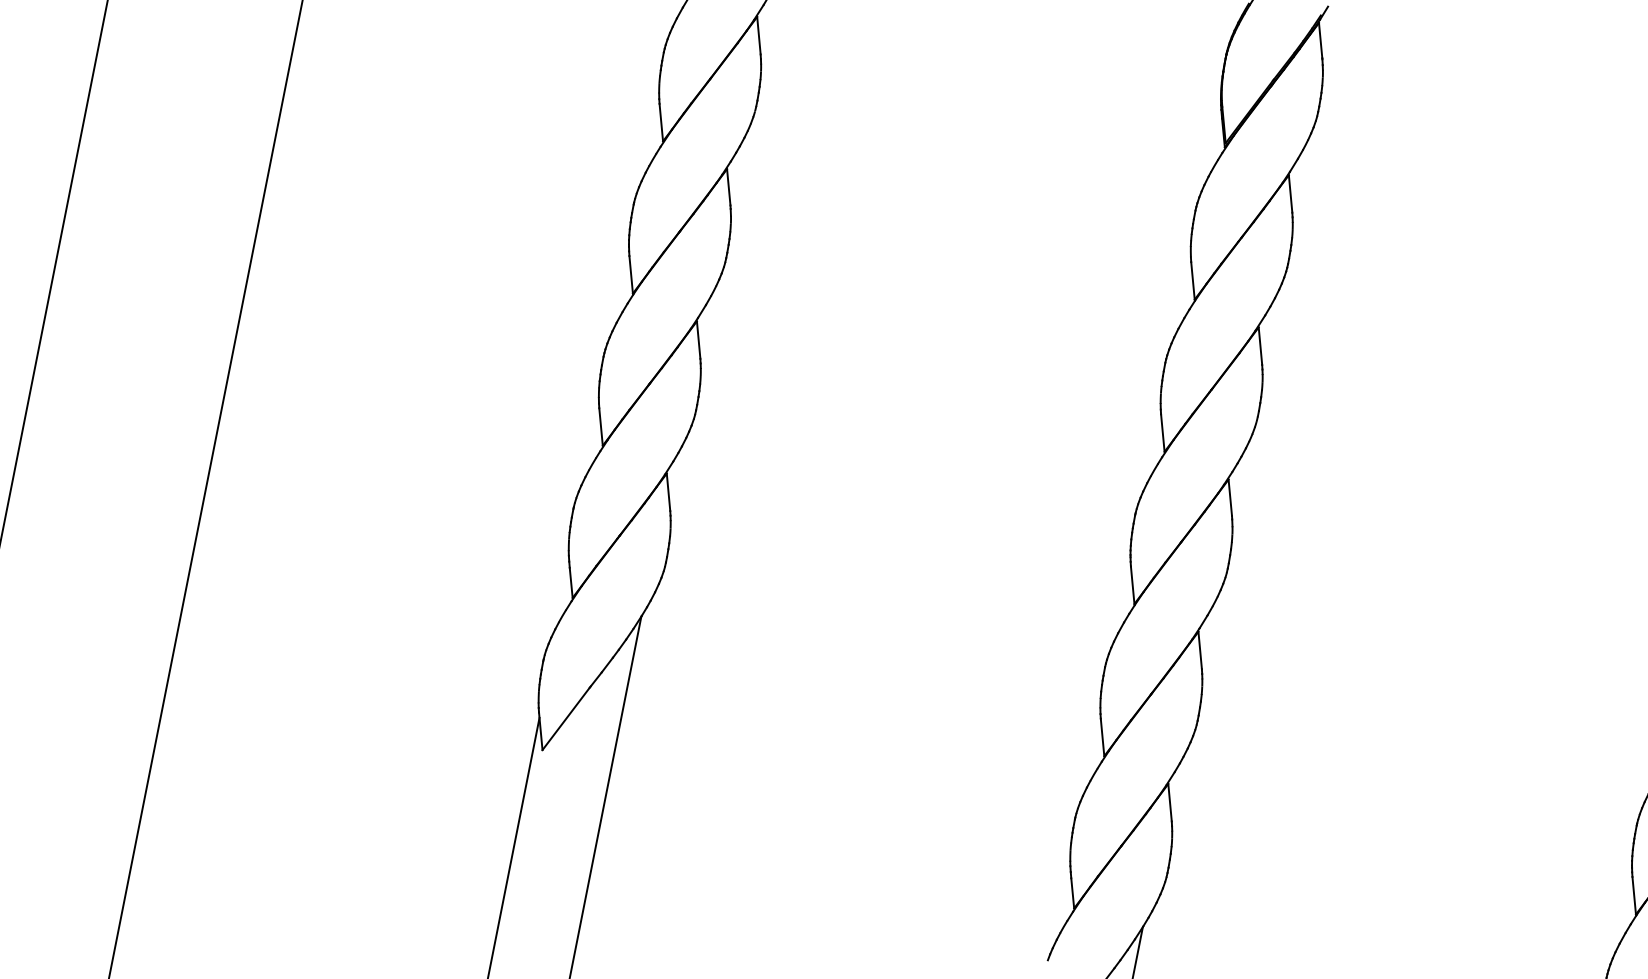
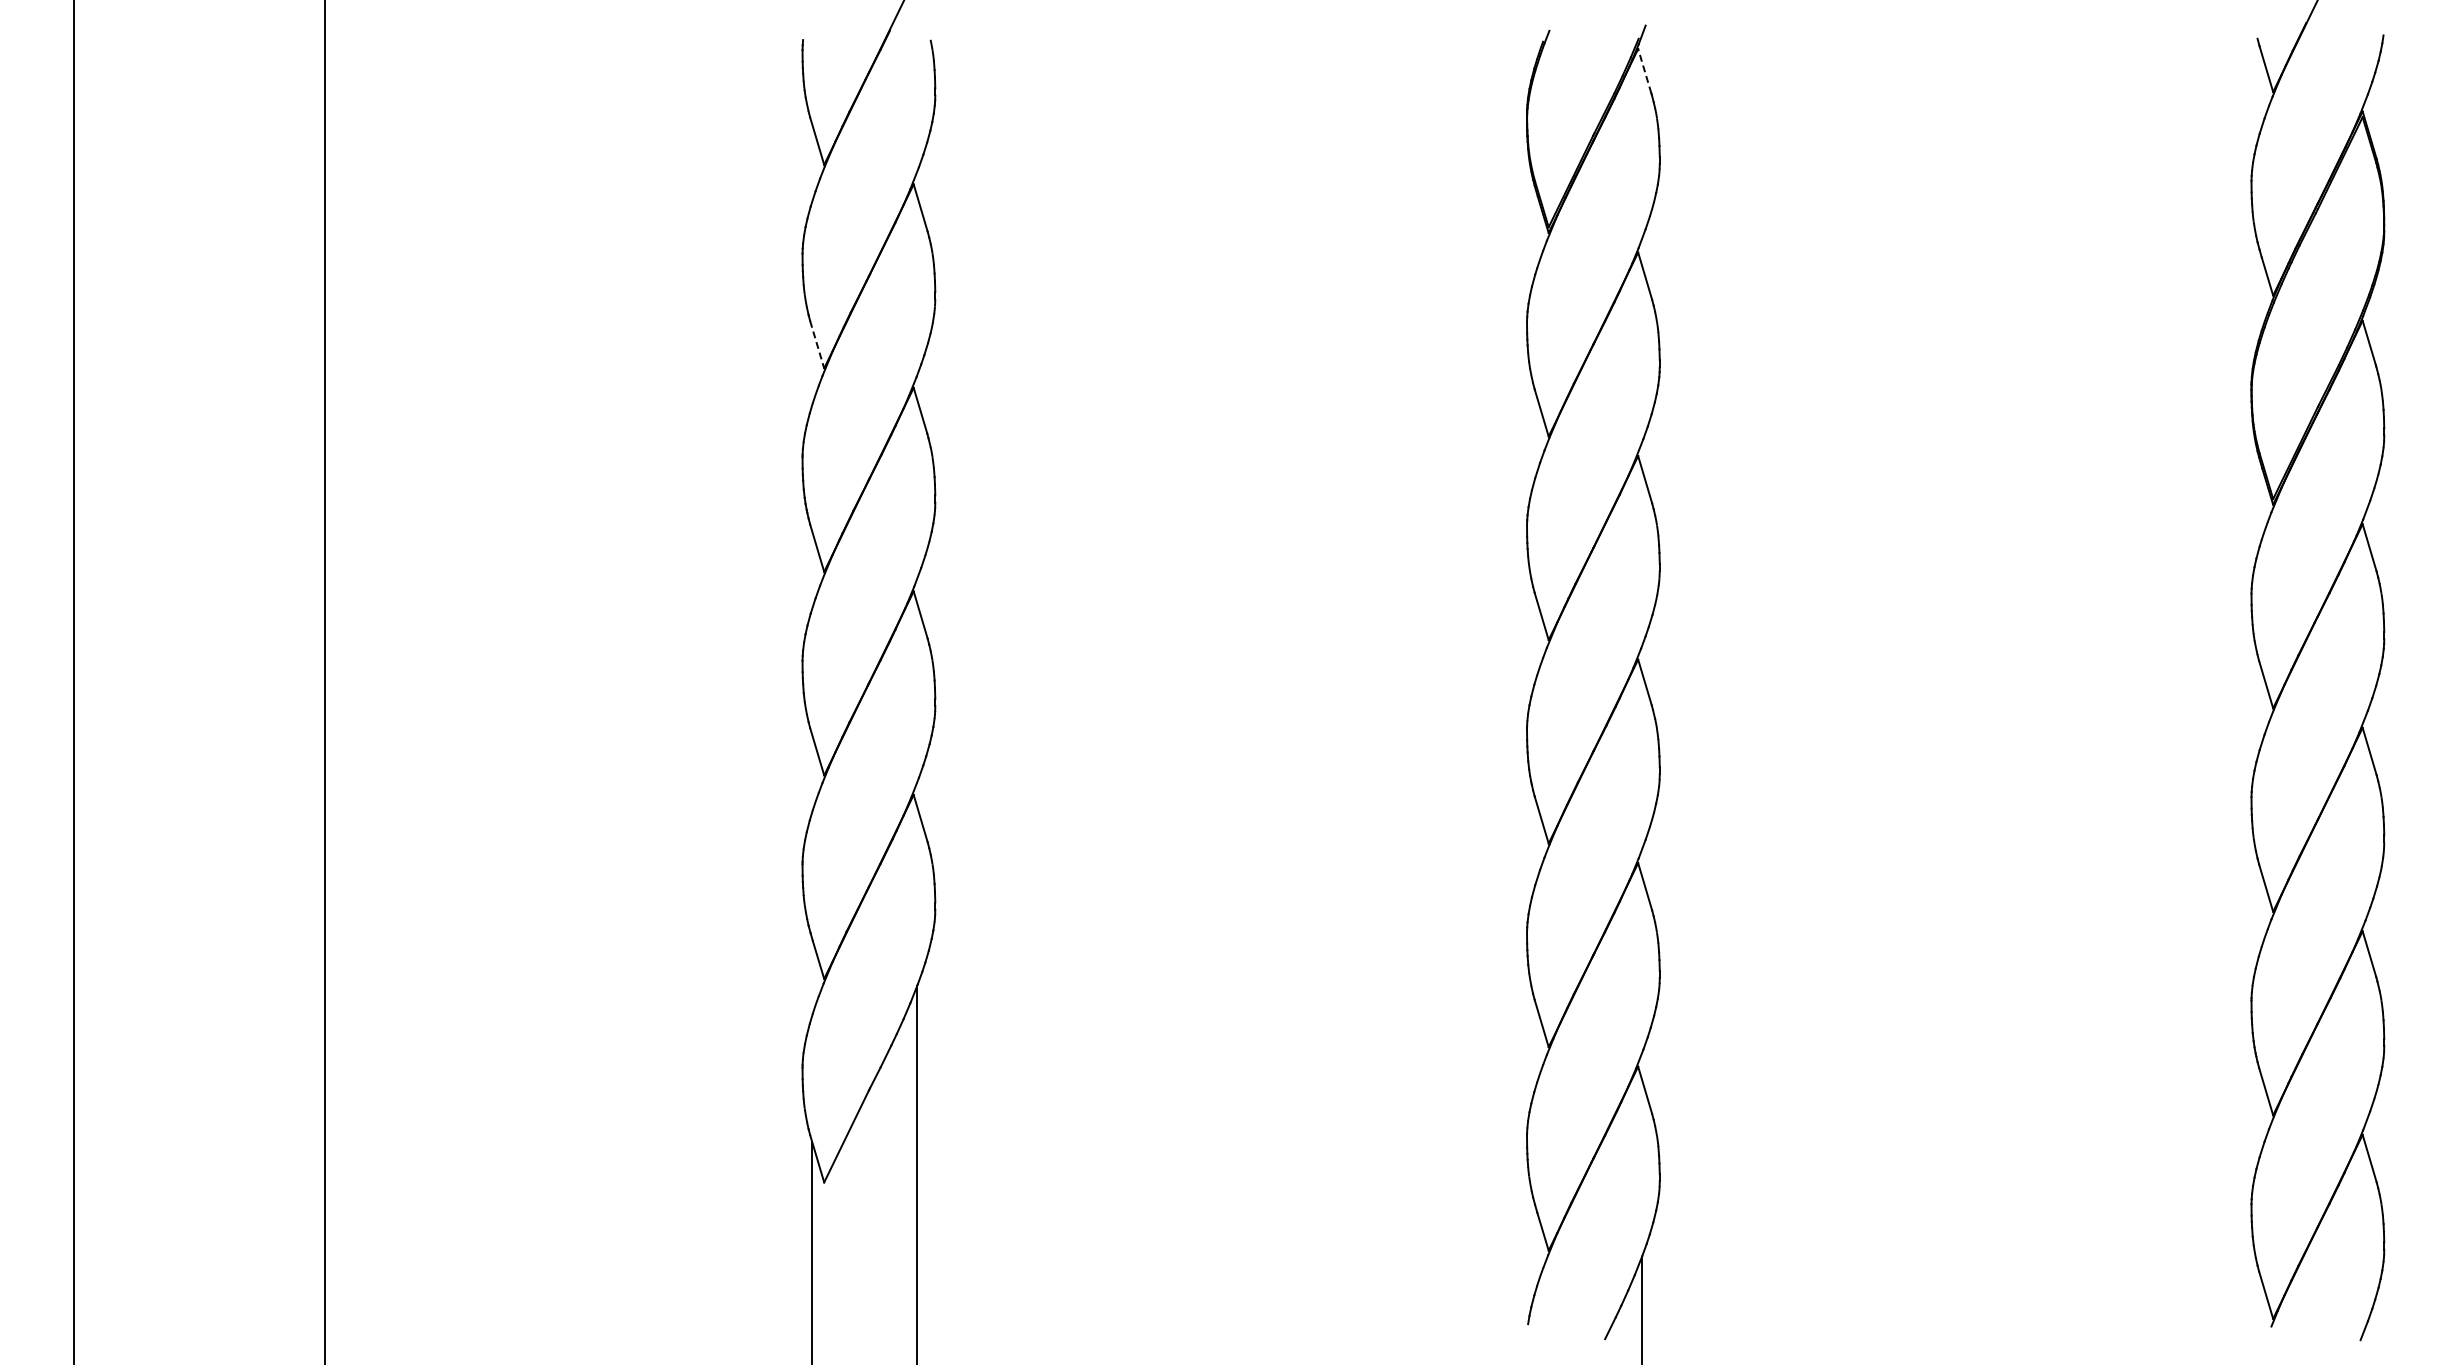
line: (1320, 40) -> (1644, 70), solid -> dashed
line: (661, 122) -> (817, 344), solid -> dashed

